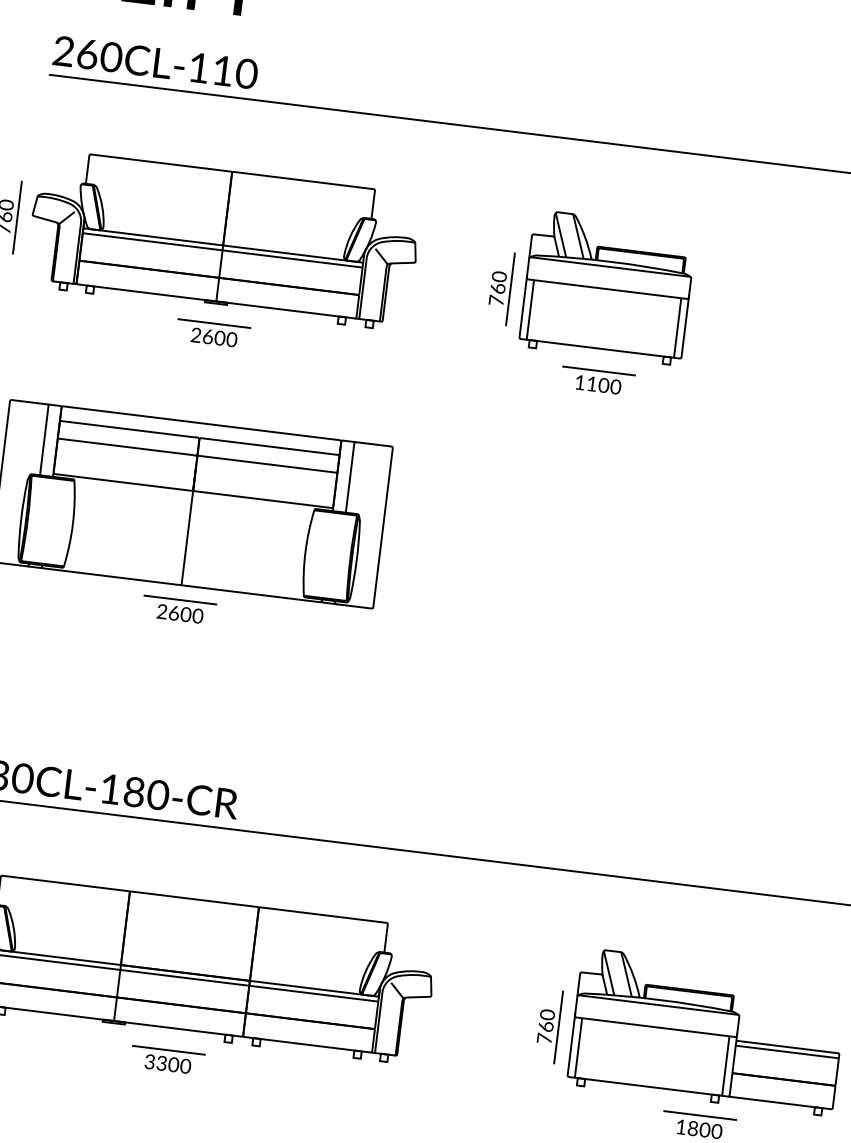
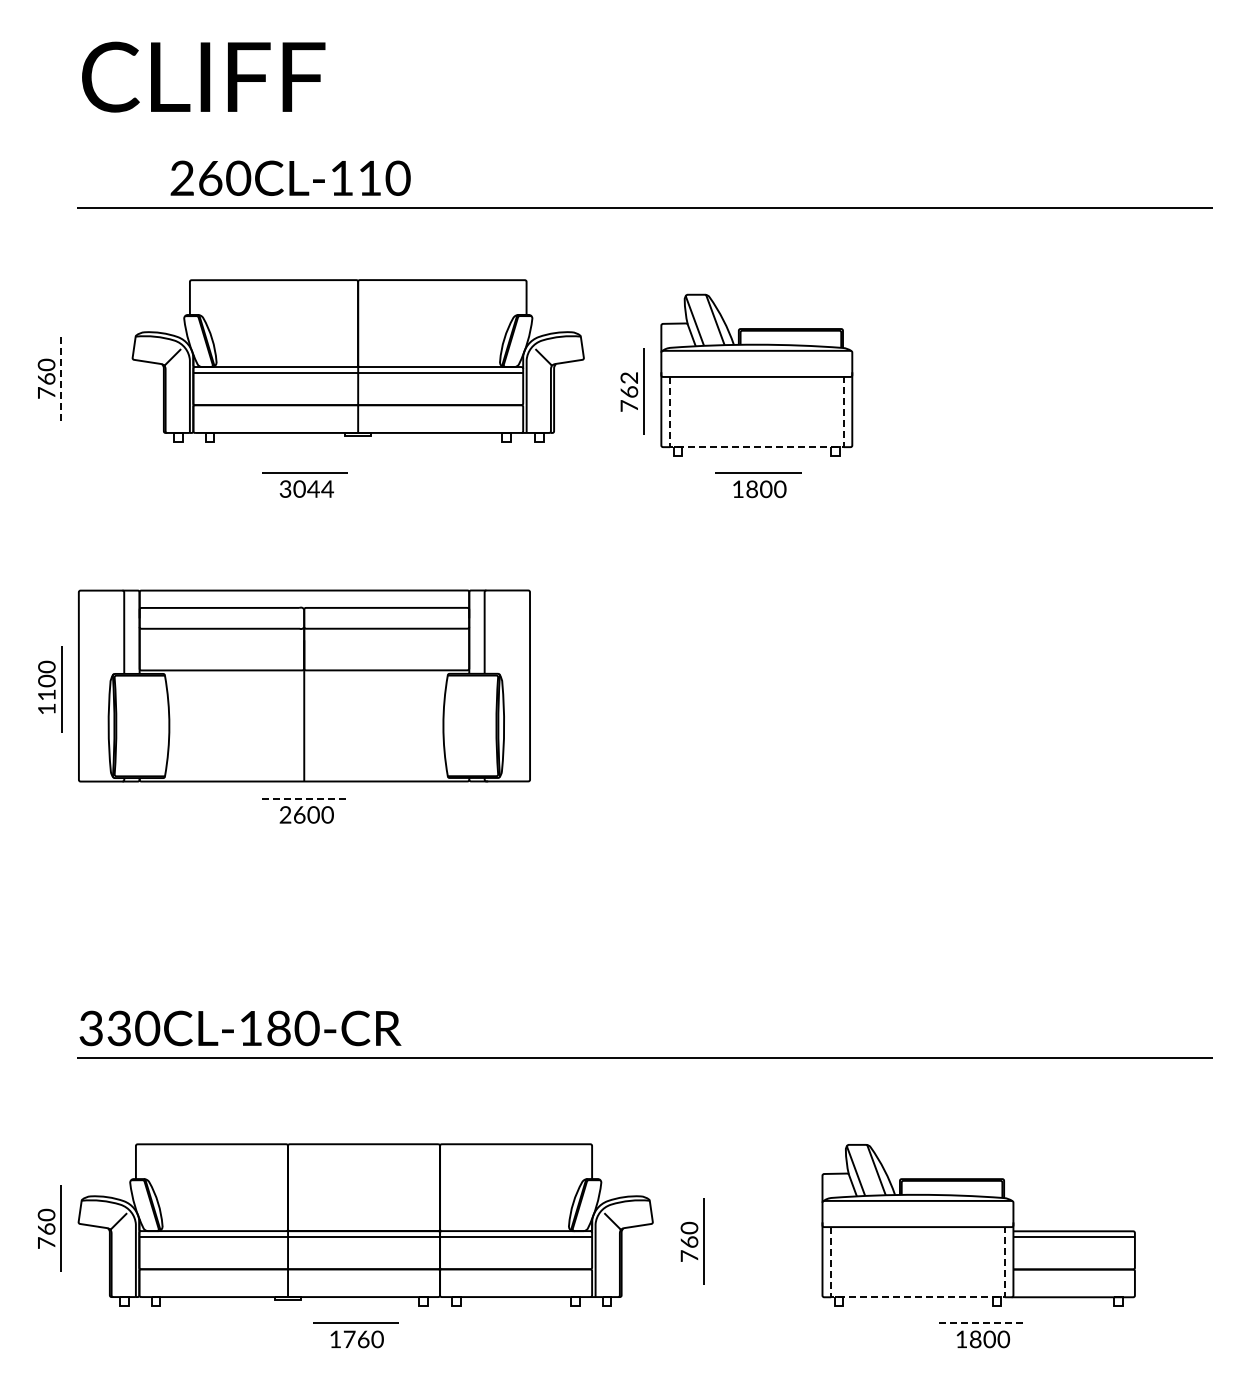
text: (155, 61) -> (290, 177), moved
line: (17, 217) -> (61, 377), solid -> dashed
part: (223, 239) -> (357, 360), moved
text: (499, 276) -> (629, 377), 760 -> 762
text: (213, 336) -> (306, 488), 2600 -> 3044
line: (600, 349) -> (756, 447), solid -> dashed
text: (591, 384) -> (751, 489), 1100 -> 1800
line: (180, 599) -> (305, 798), solid -> dashed
part: (548, 1026) -> (692, 1241), moved
text: (161, 1063) -> (349, 1339), 3300 -> 1760
line: (648, 1086) -> (917, 1297), solid -> dashed
line: (700, 1115) -> (982, 1323), solid -> dashed

